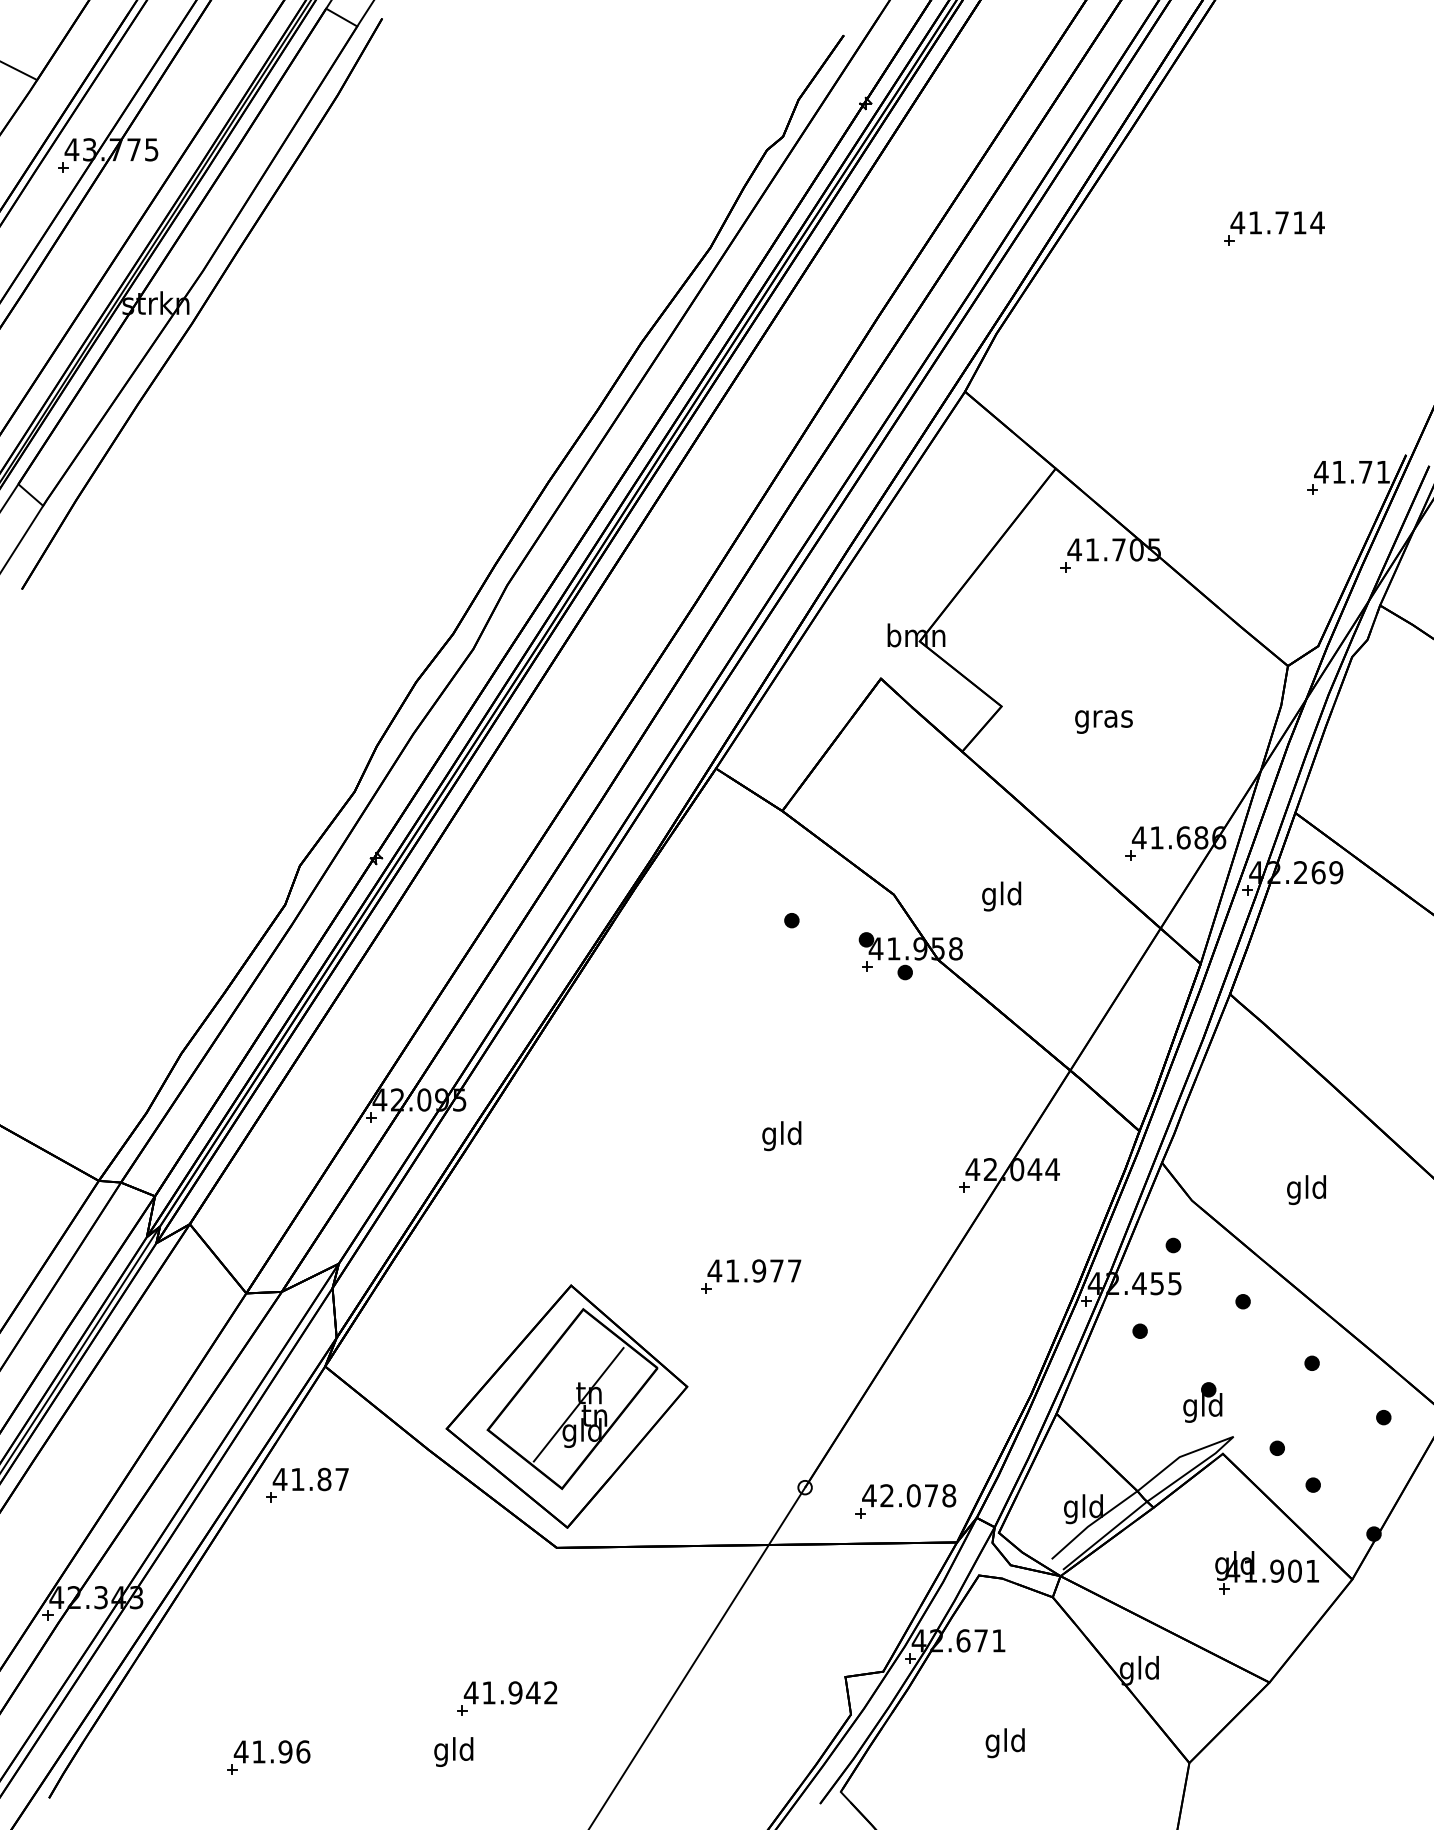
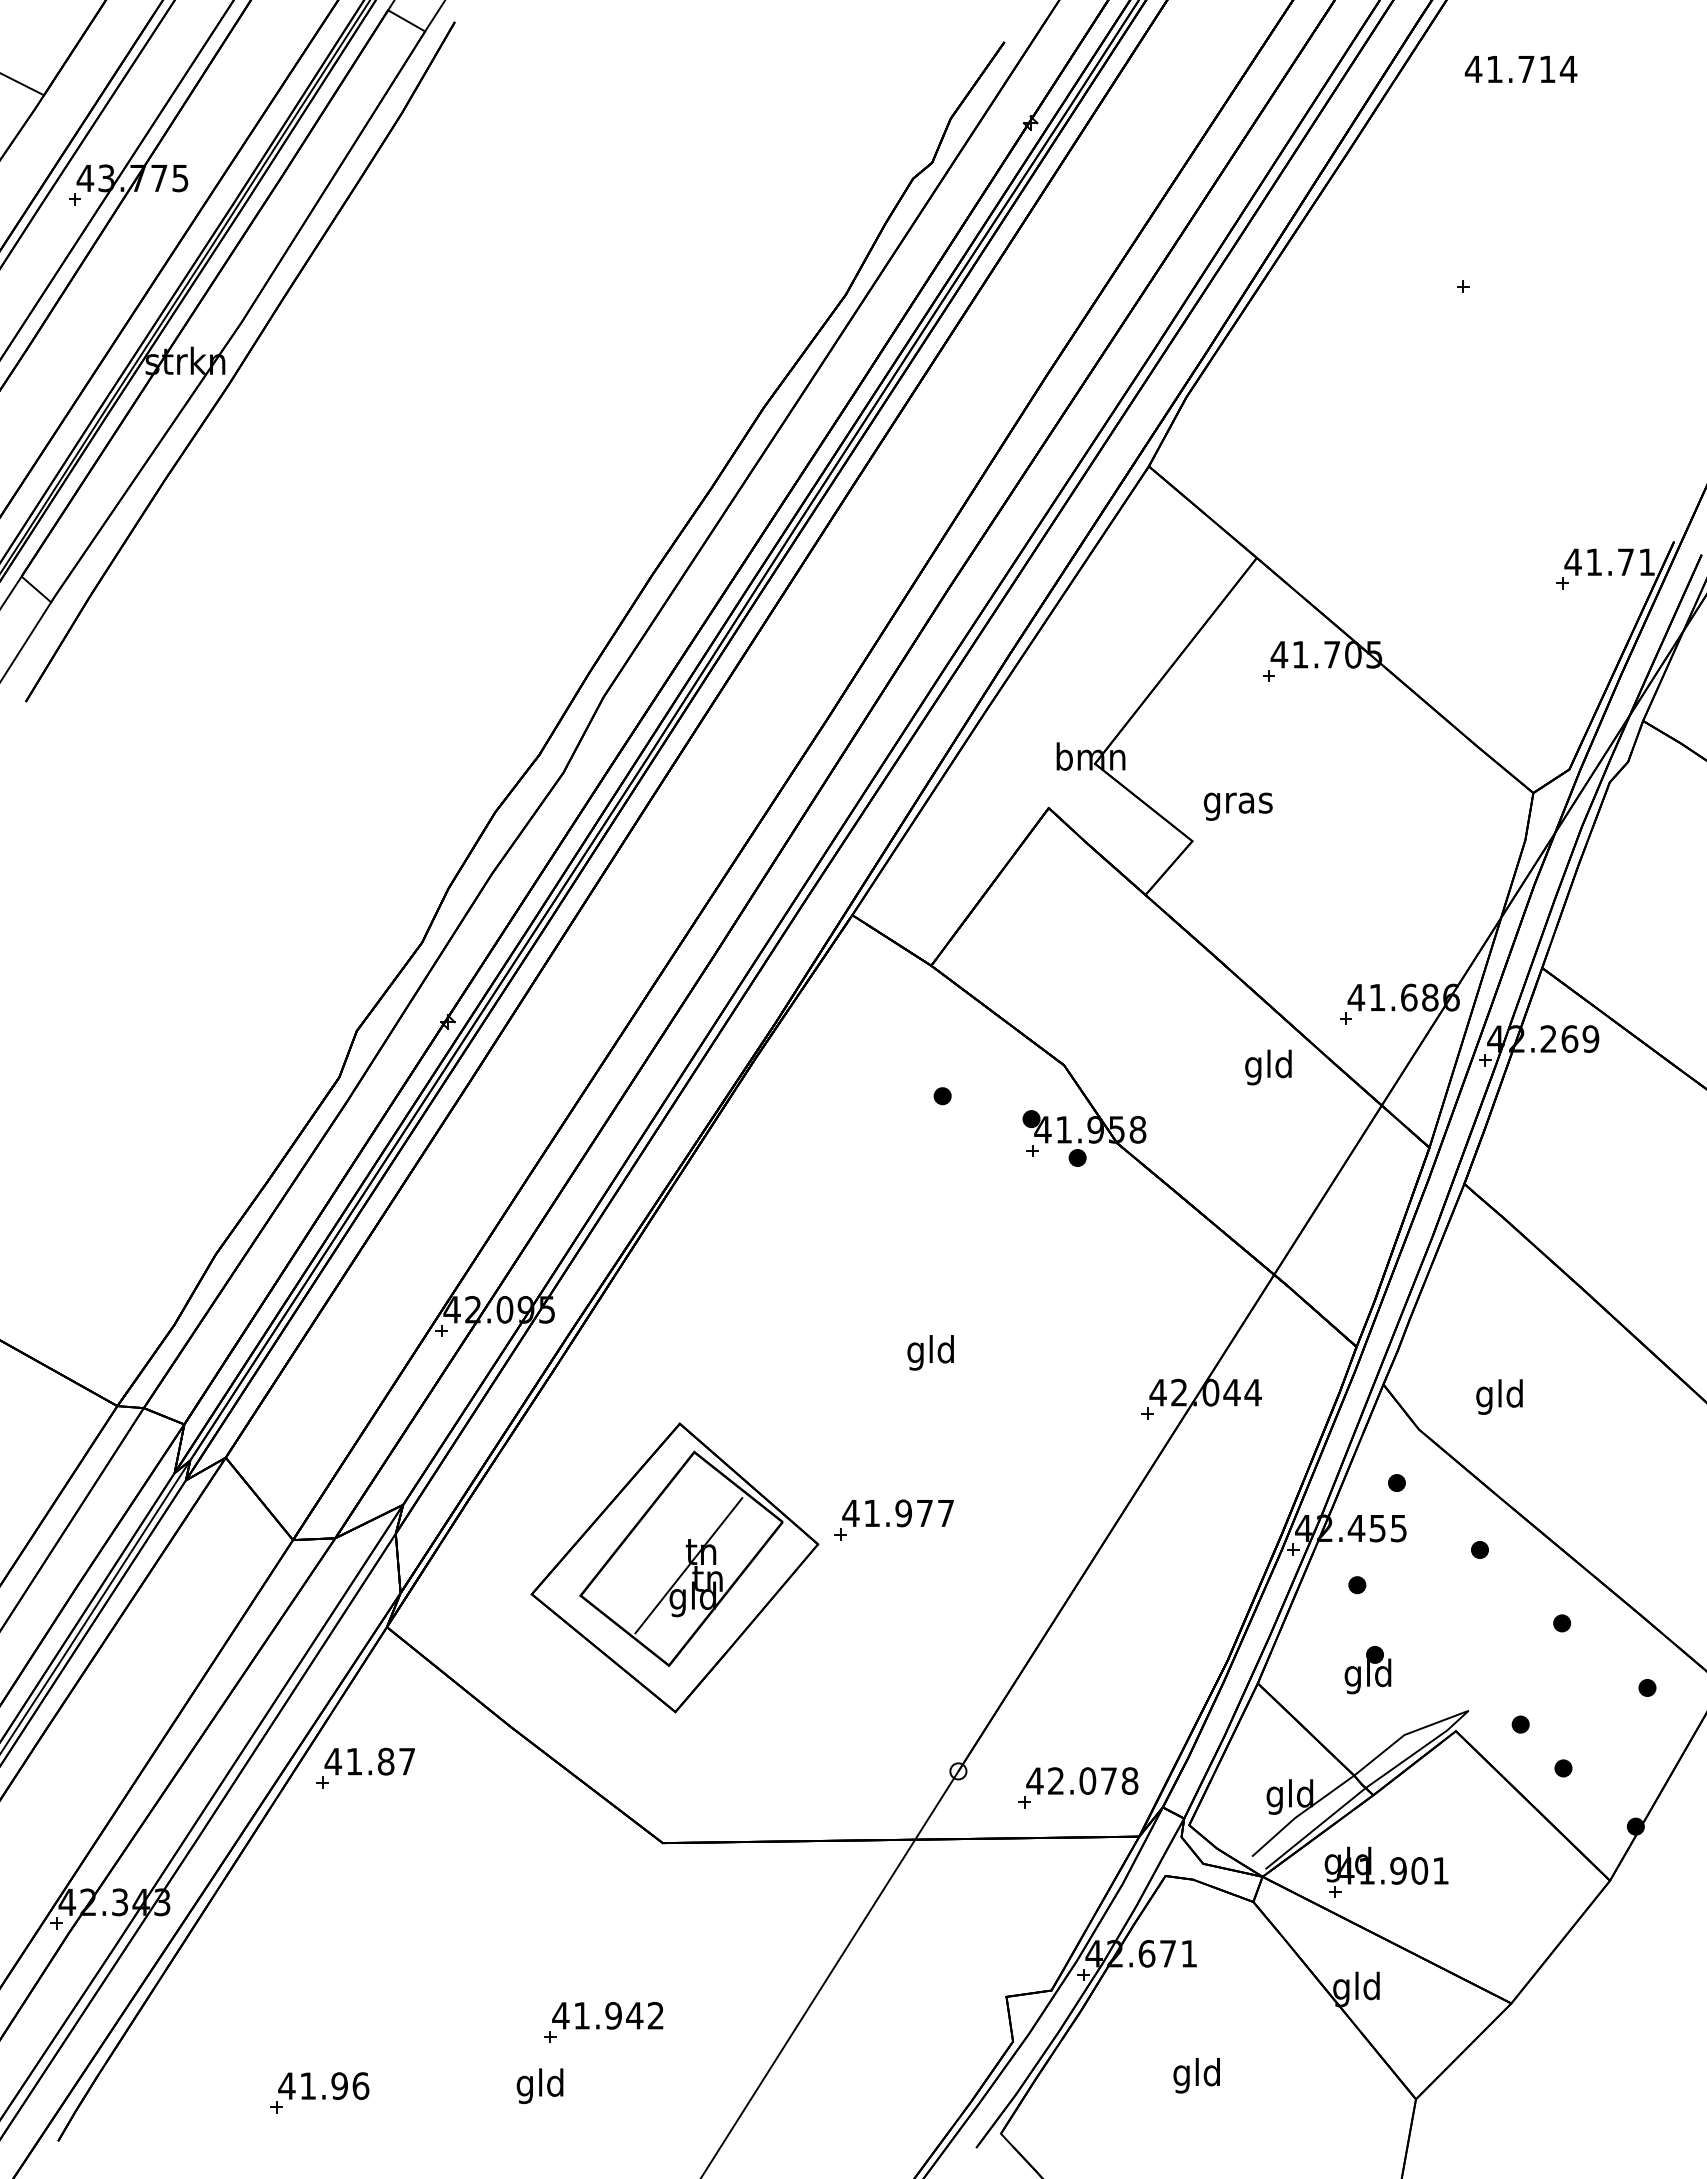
text: (1277, 223) -> (1520, 69), moved
text: (1104, 721) -> (1238, 806), moved
text: (1001, 896) -> (1268, 1067), moved
text: (1306, 1189) -> (1499, 1396), moved
part: (1202, 1402) -> (1367, 1670), moved
part: (566, 1406) -> (674, 1567), moved
part: (1267, 1571) -> (1386, 1871), moved

